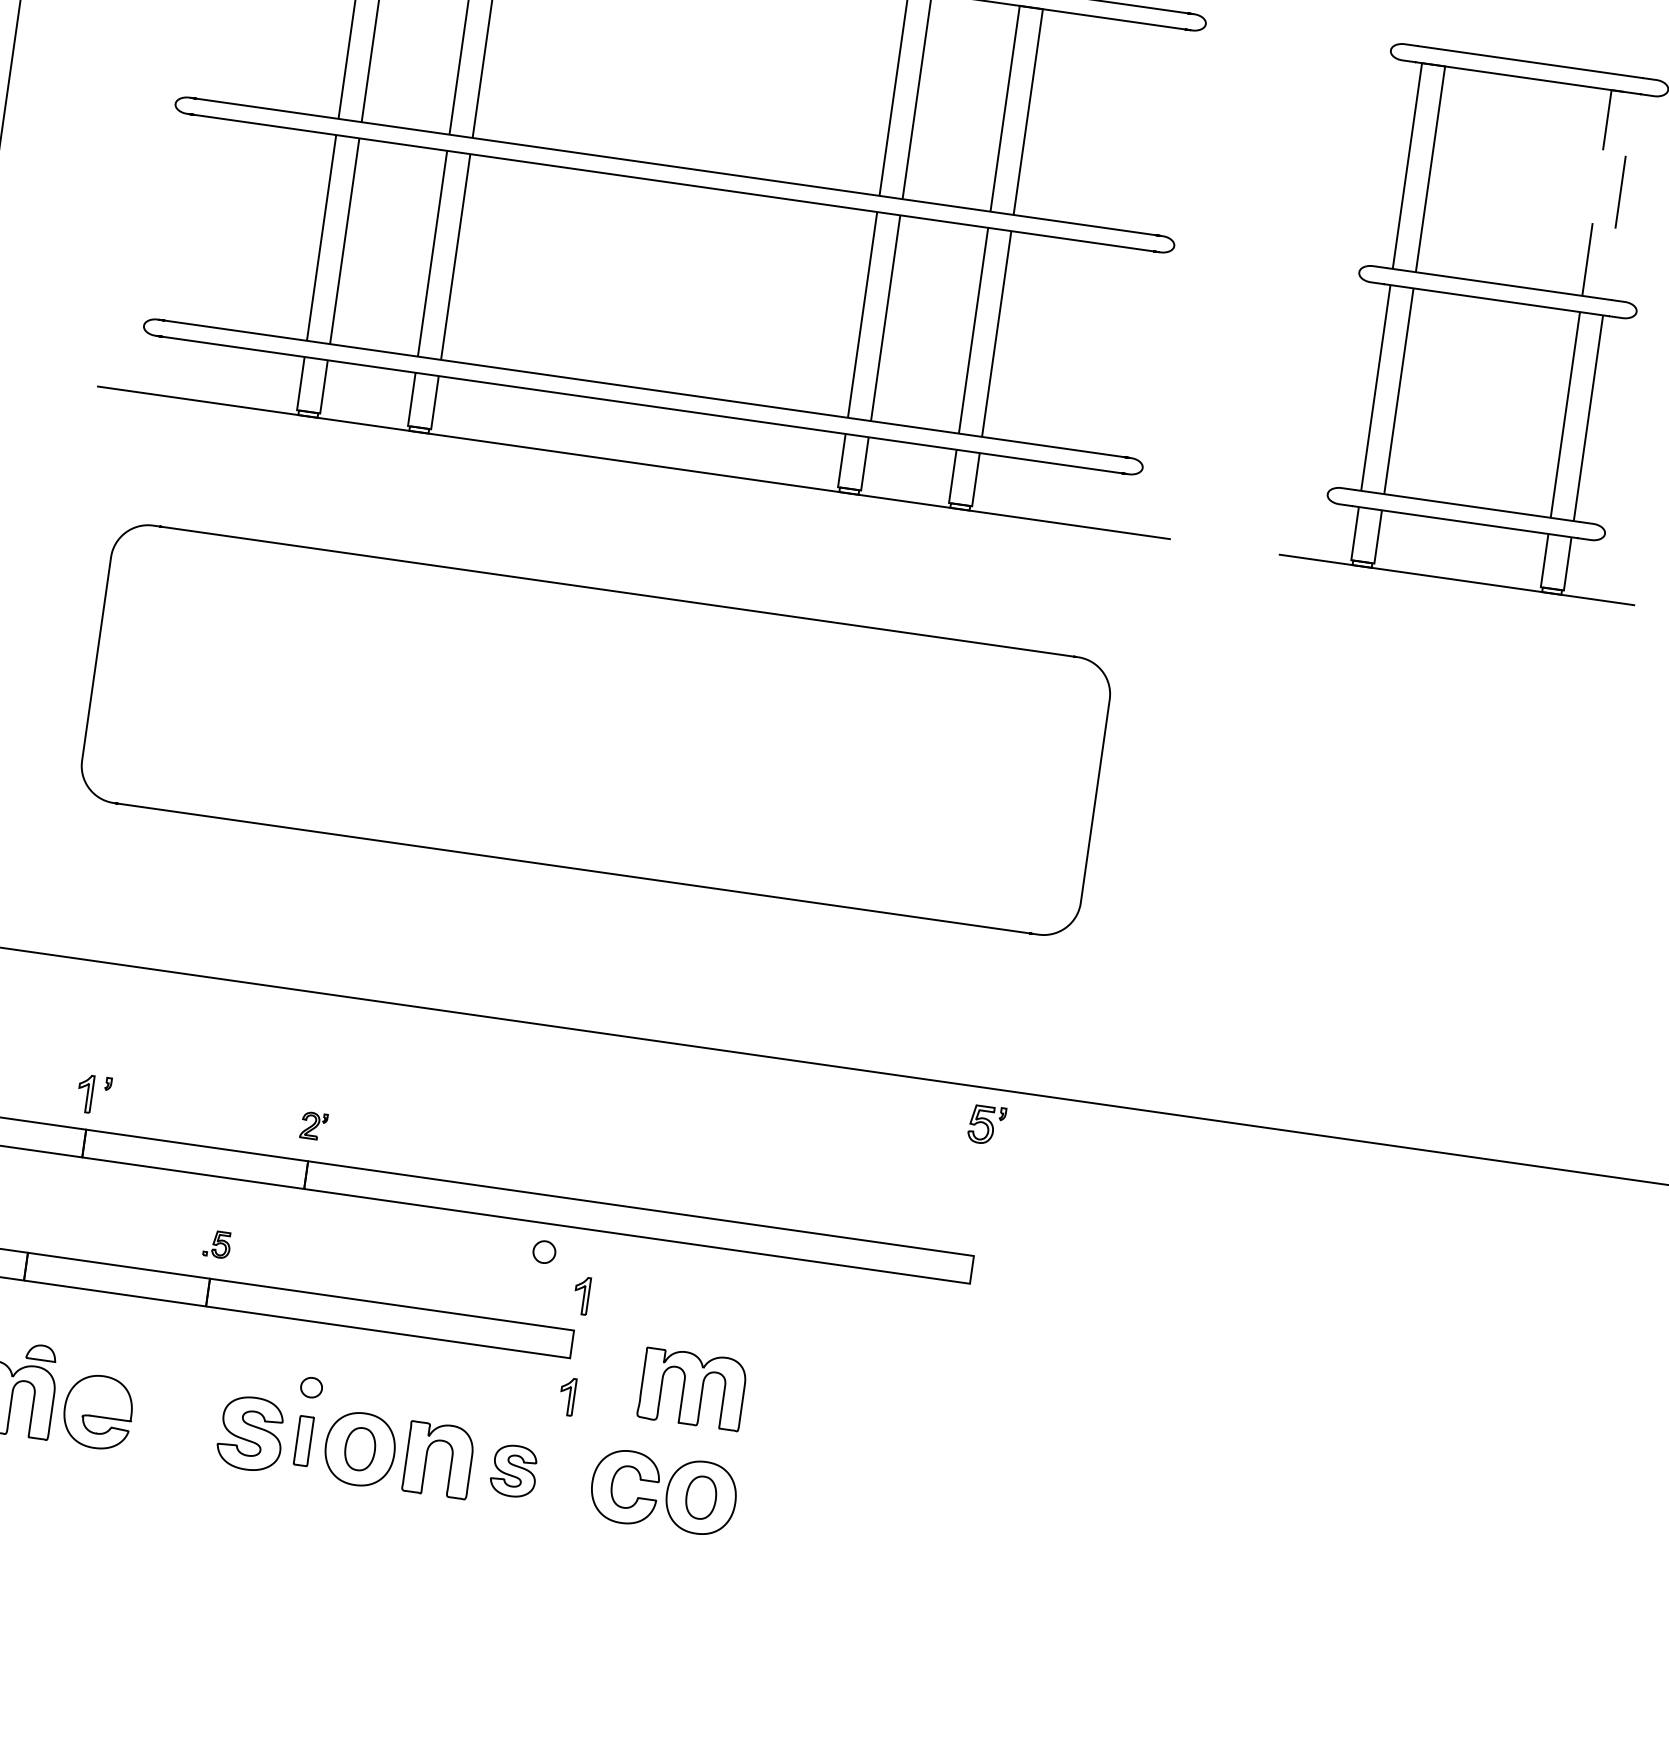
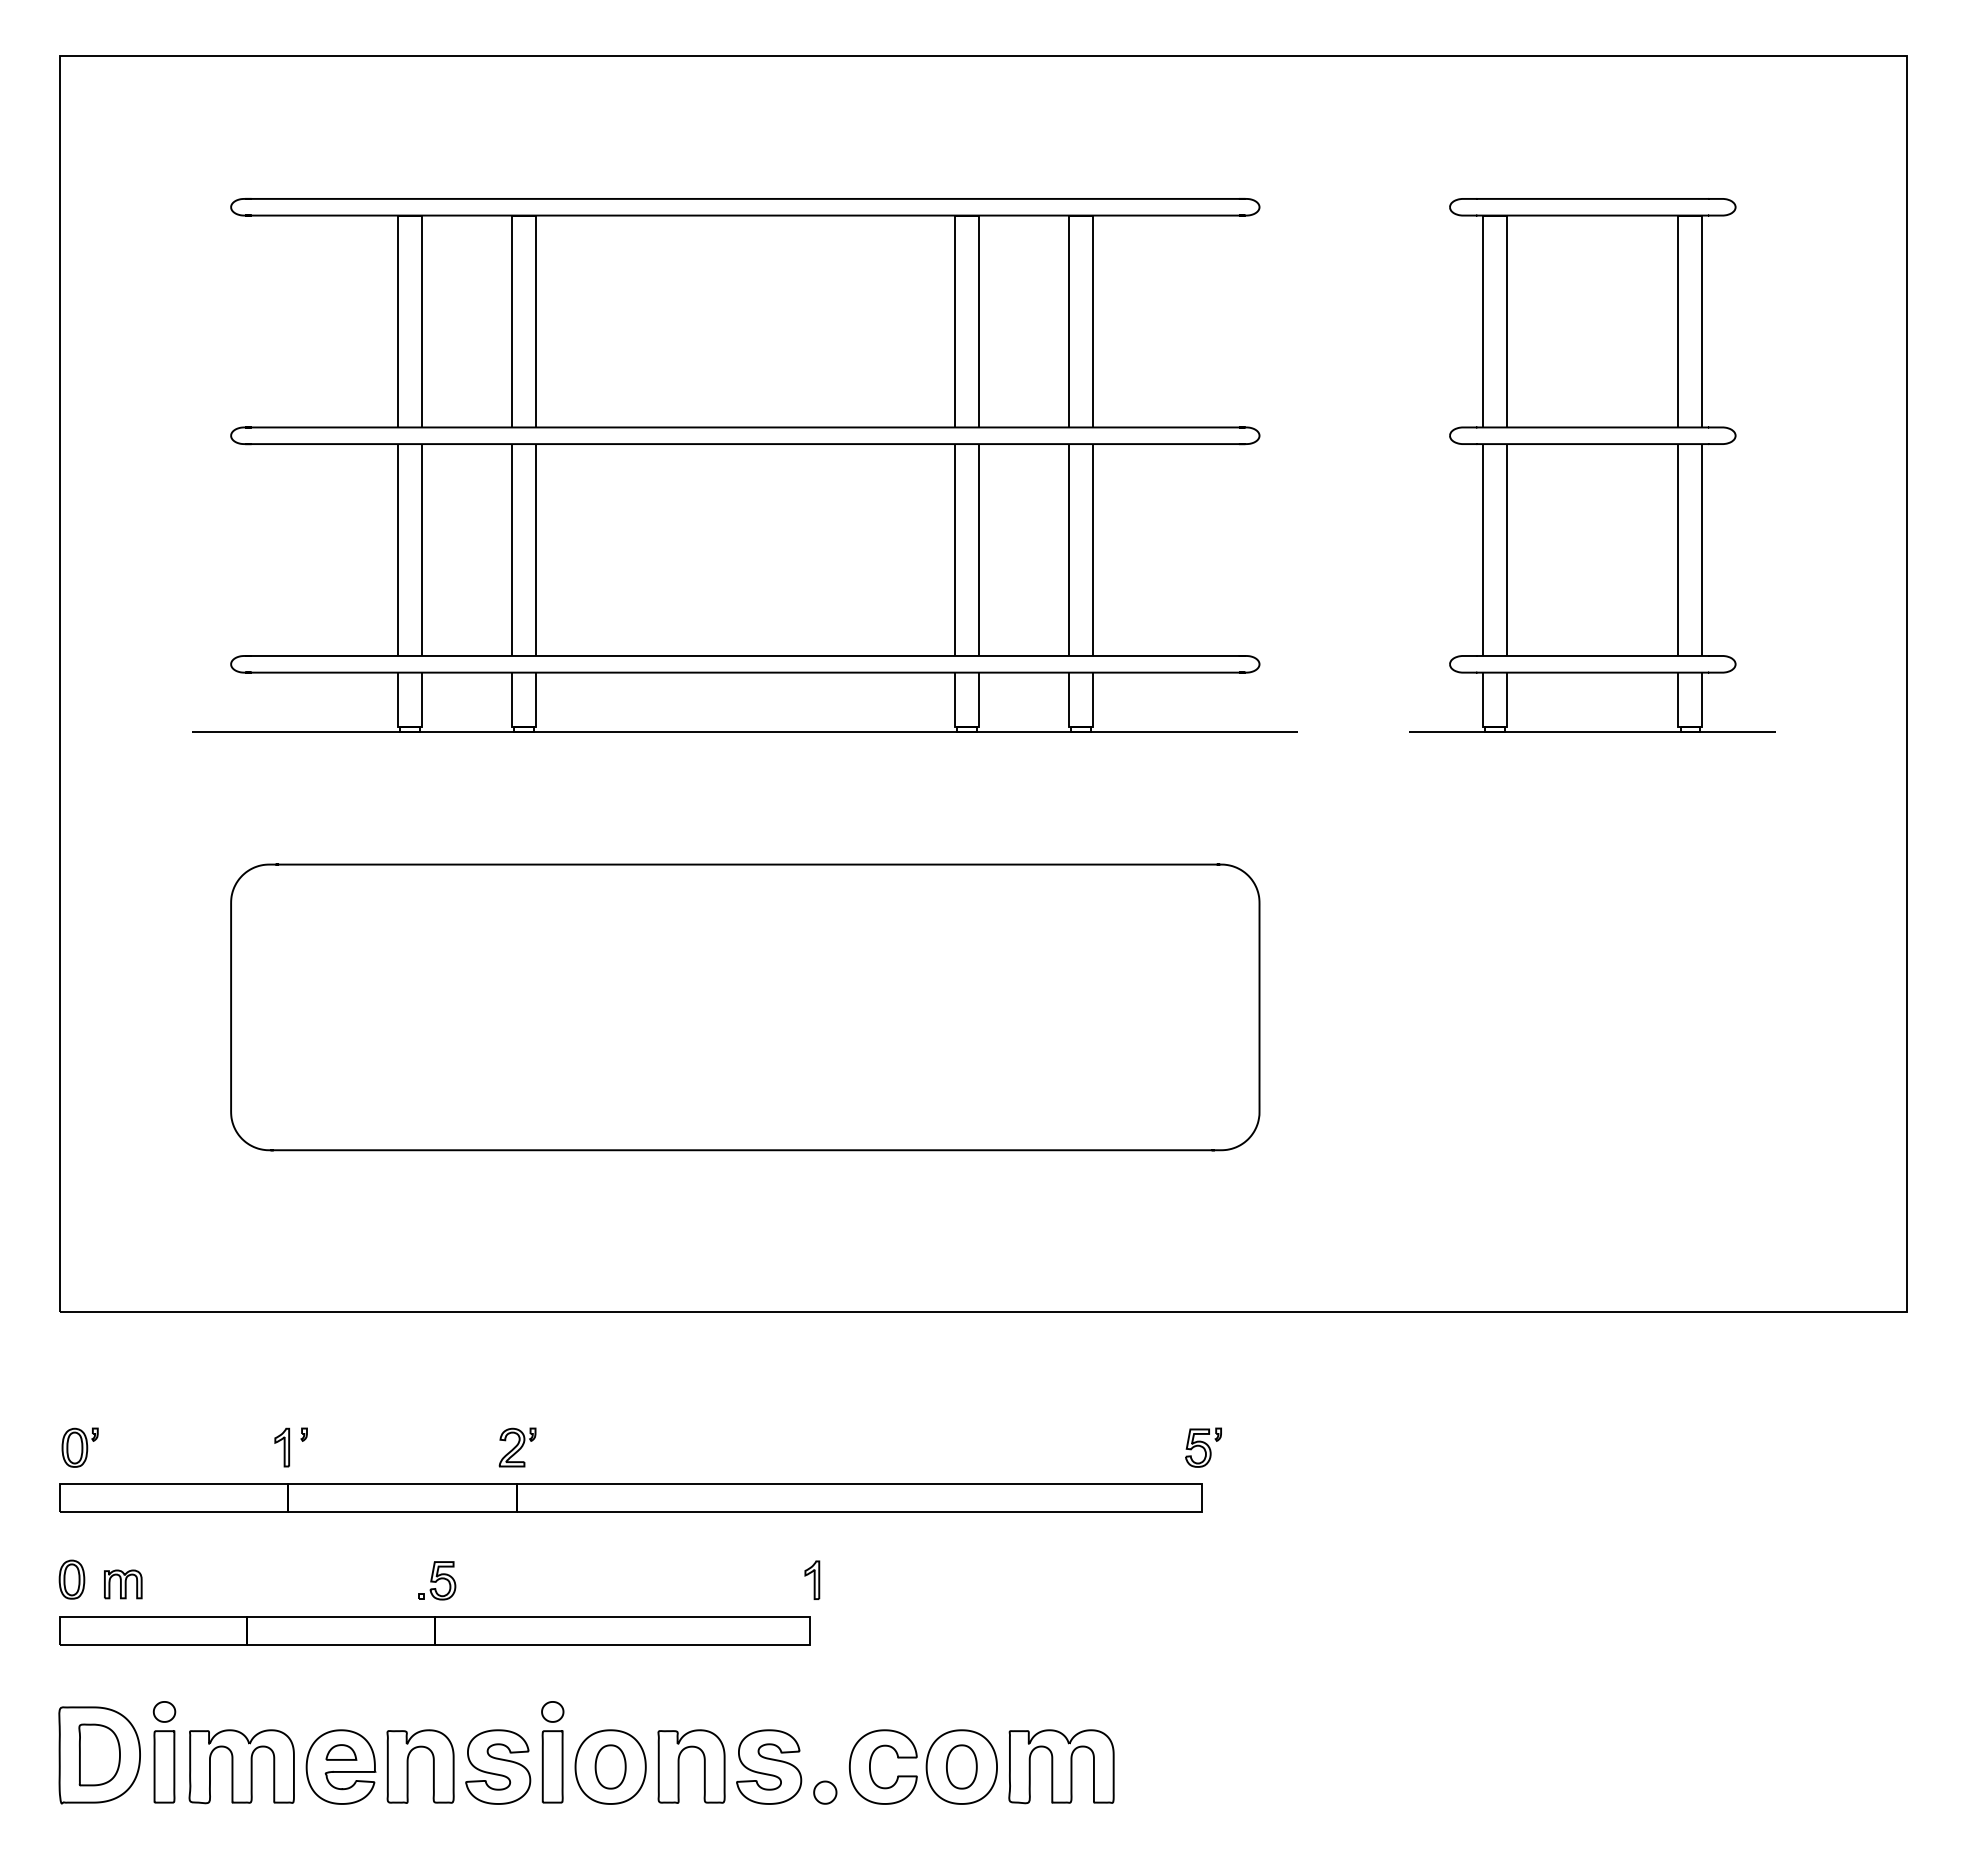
line: (1623, 91) -> (1690, 215), dashed -> solid
part: (986, 1124) -> (1203, 1447), moved
part: (313, 1126) -> (517, 1447), size x1.43
part: (217, 1244) -> (437, 1580), size x1.43
part: (544, 1251) -> (825, 1792), moved
part: (41, 1352) -> (341, 1752), moved
part: (692, 1388) -> (1061, 1766), moved
part: (567, 1395) -> (812, 1683), removed
part: (163, 1420) -> (408, 1766), added
part: (303, 1440) -> (552, 1766), size x1.43
part: (514, 1470) -> (769, 1766), size x1.43

